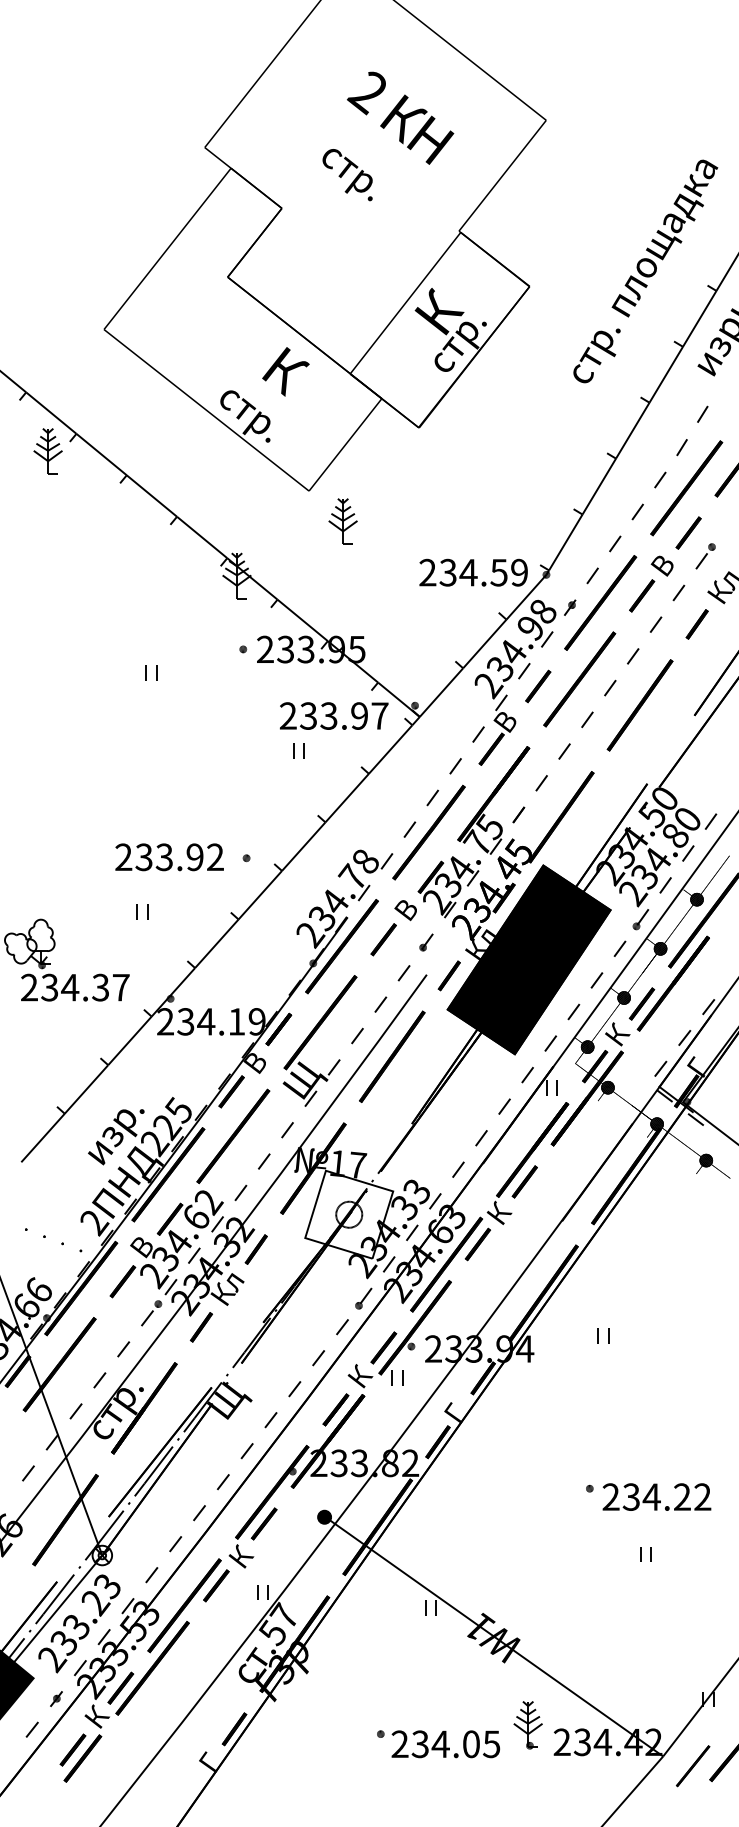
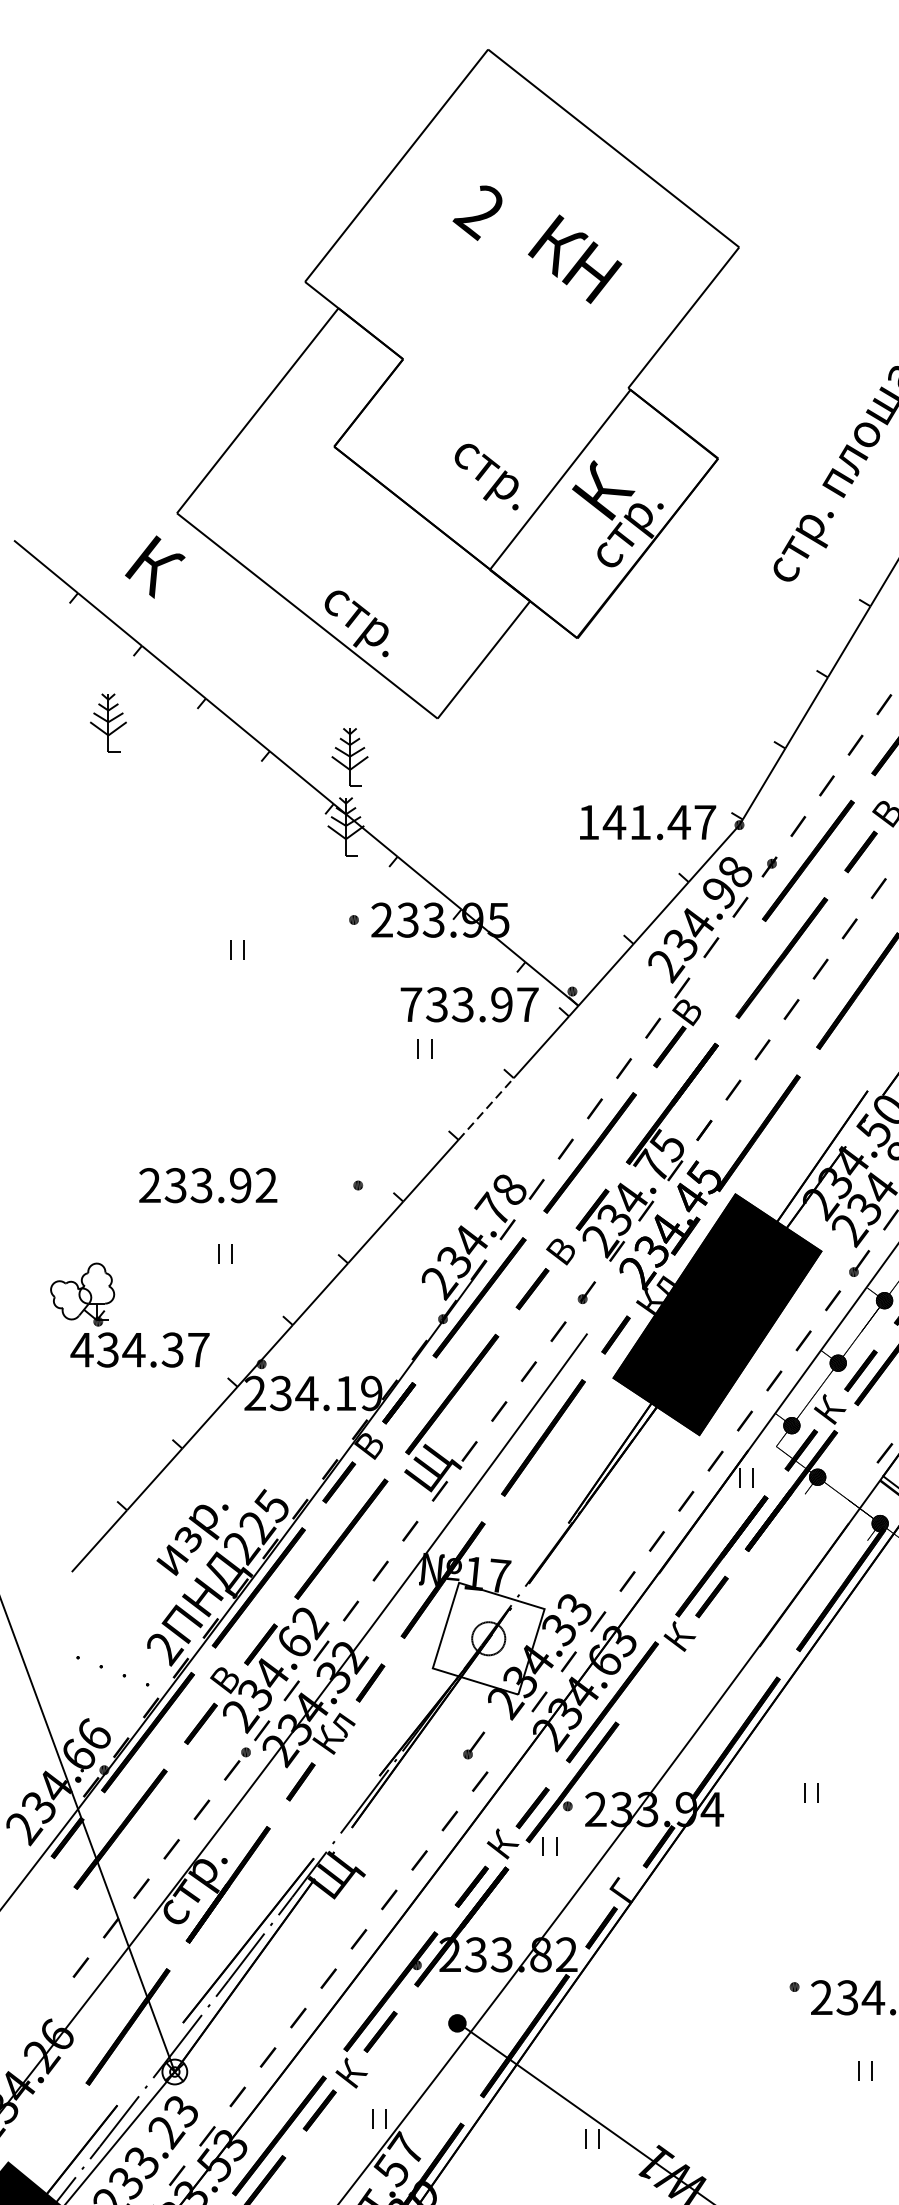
text: (366, 93) -> (477, 213), moved
text: (347, 175) -> (486, 477), moved
text: (285, 371) -> (154, 566), moved
part: (47, 451) -> (107, 723), moved
part: (342, 521) -> (349, 757), moved
text: (473, 572) -> (646, 822), 234.59 -> 141.47
part: (538, 686) -> (729, 967), removed
fill: (562, 703) -> (759, 988), removed
text: (287, 715) -> (410, 1004), 233.97 -> 733.97
line: (347, 798) -> (486, 1109), solid -> dashed
text: (169, 857) -> (208, 1185), moved
text: (29, 987) -> (82, 1349), 234.37 -> 434.37
part: (477, 1244) -> (651, 1676), removed
part: (363, 1298) -> (473, 1745), moved

